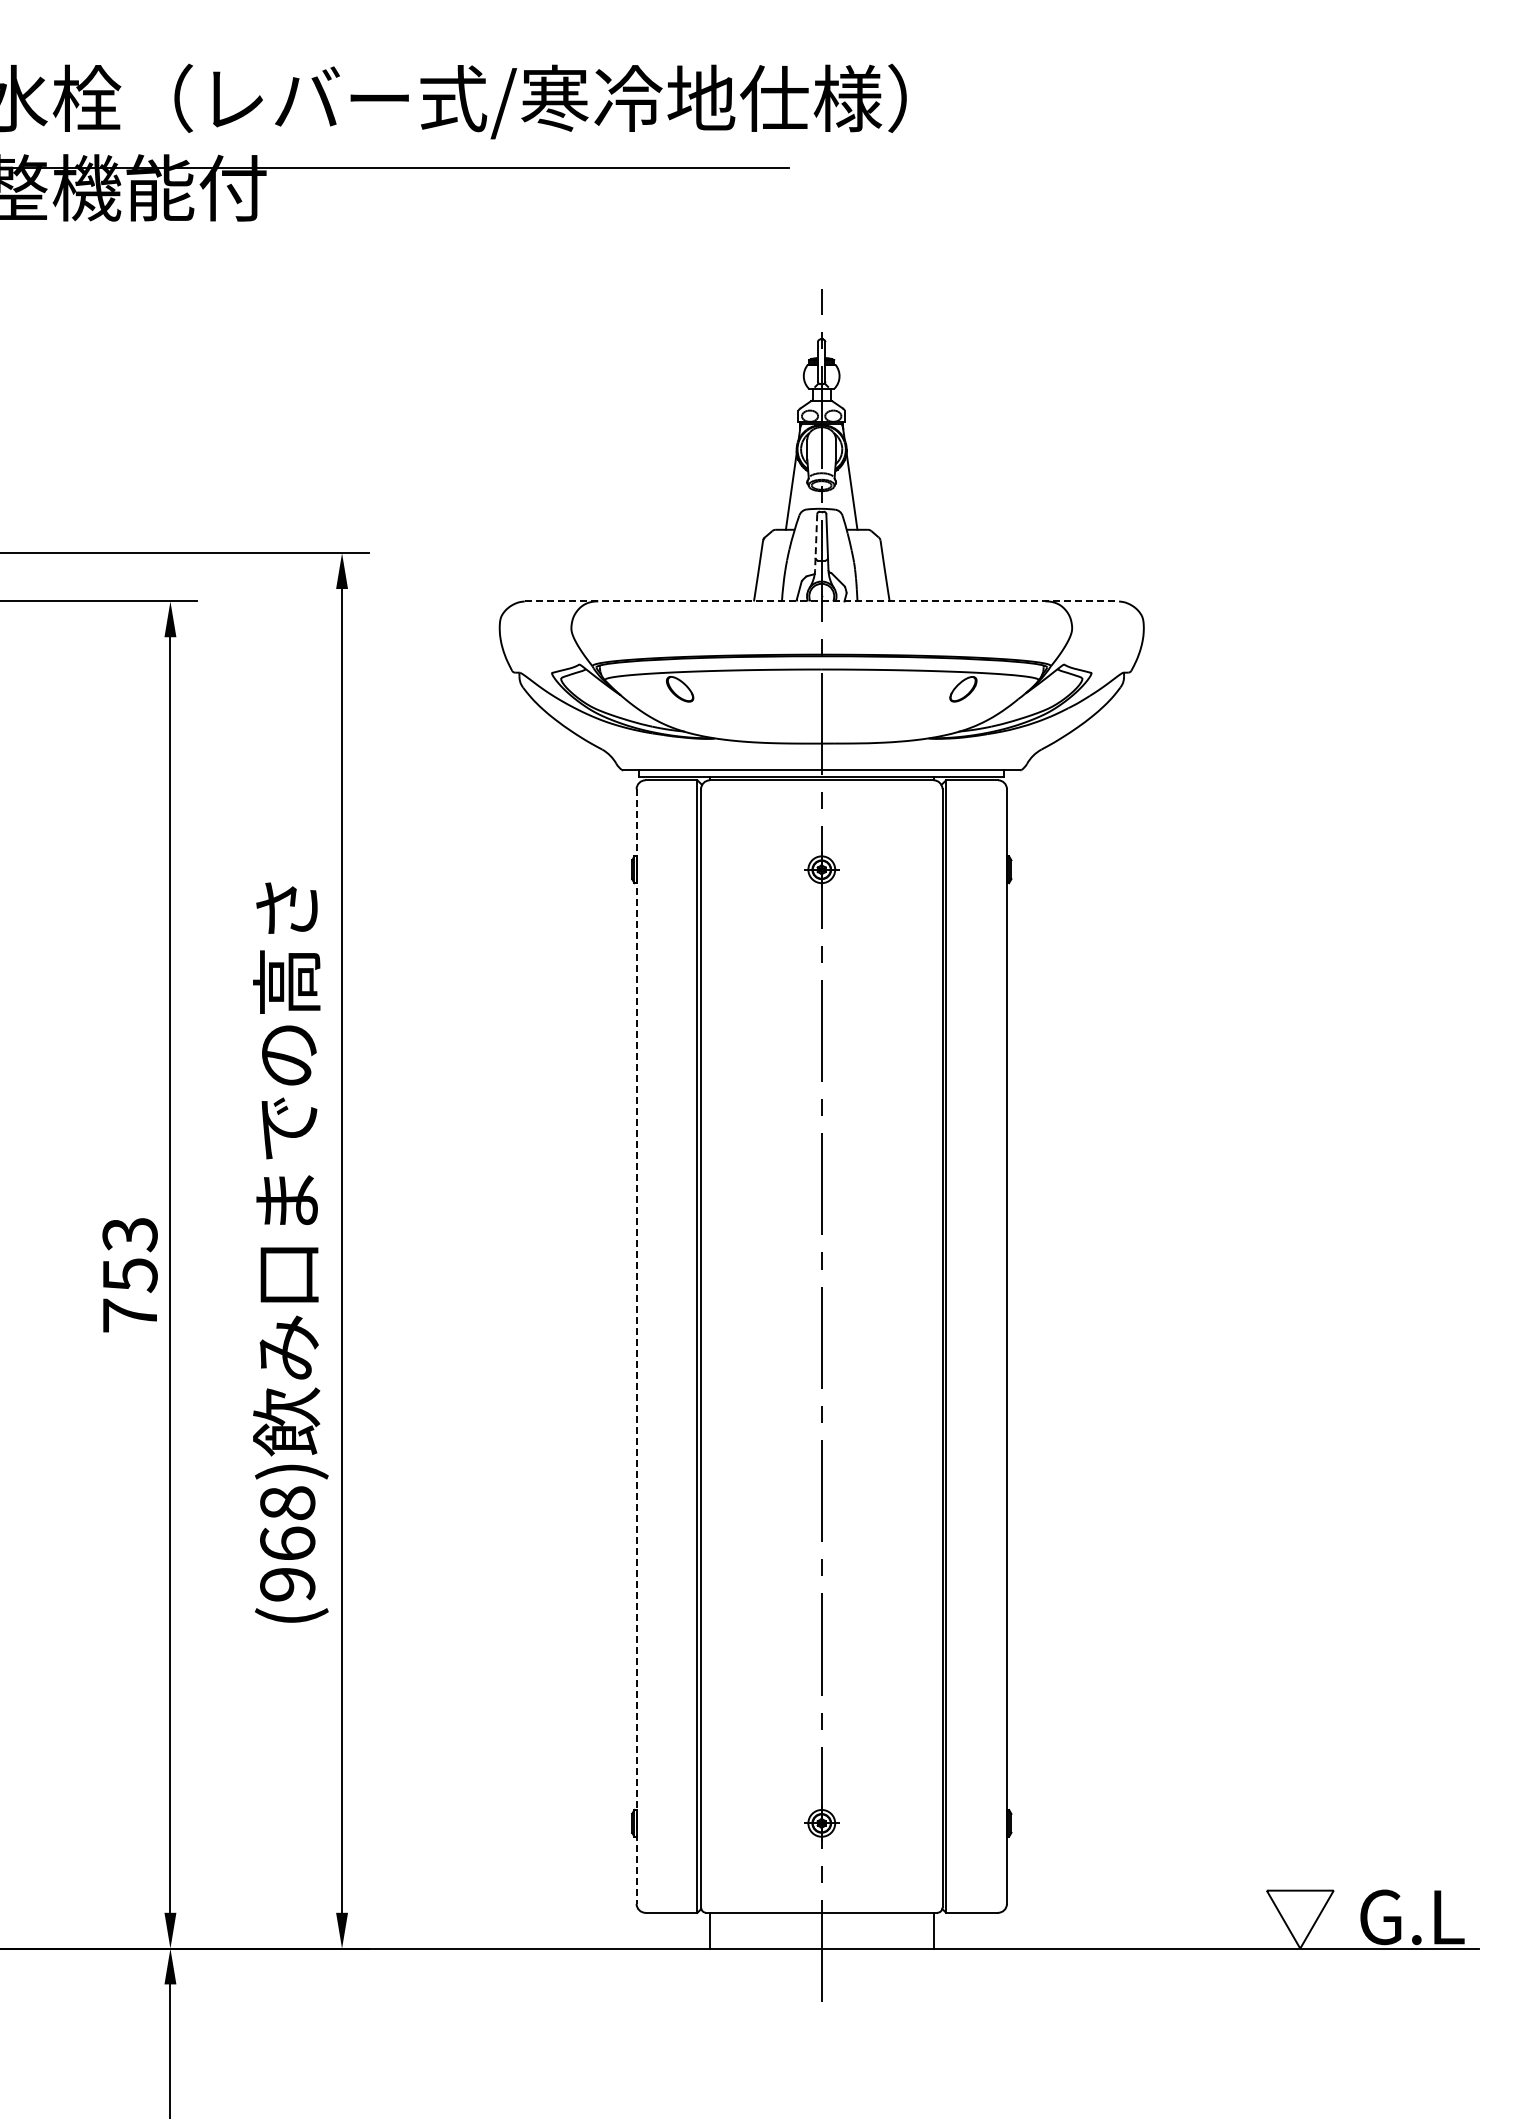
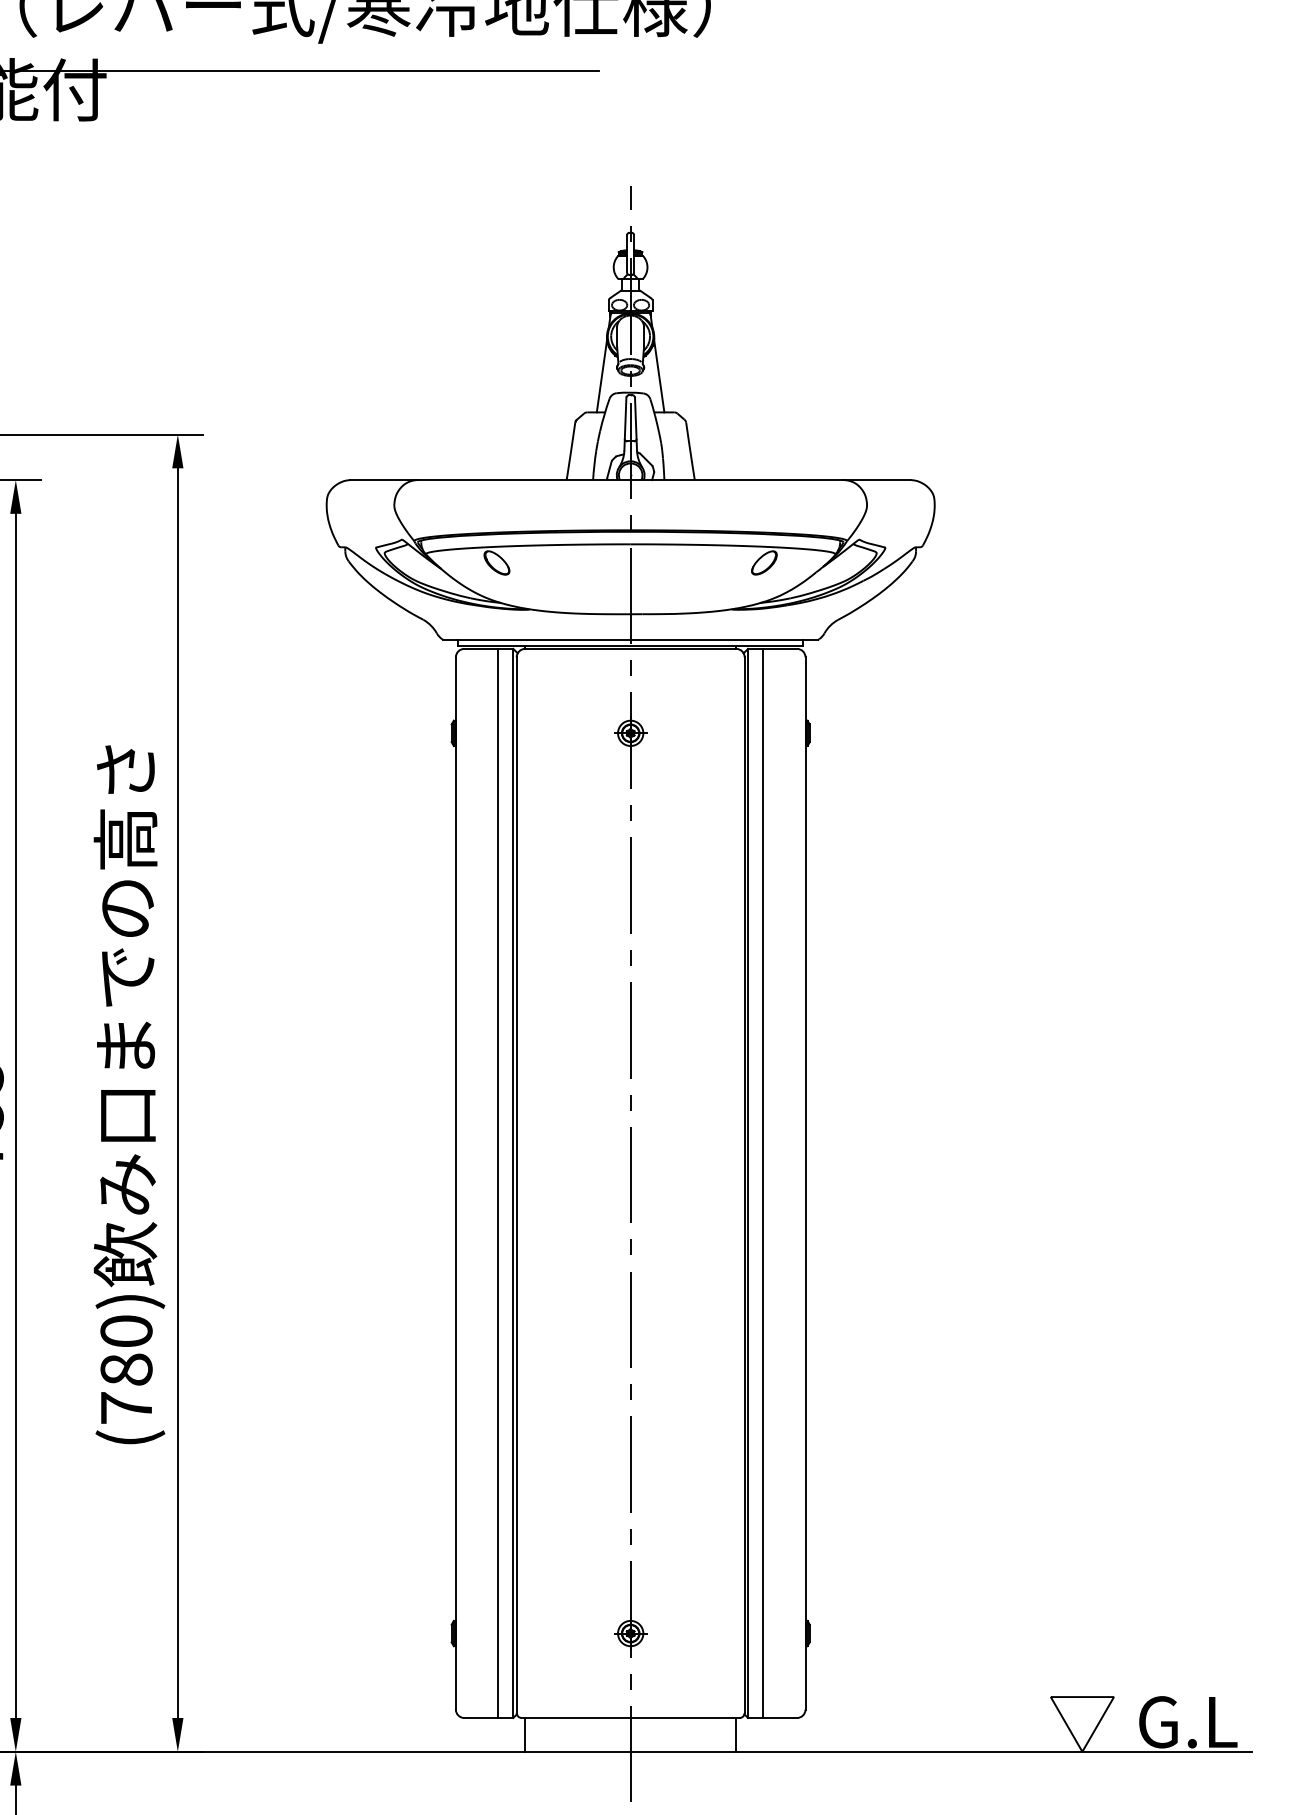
line: (816, 542) -> (625, 424), dashed -> solid
line: (822, 601) -> (631, 480), dashed -> solid
line: (681, 1346) -> (498, 1183), added
line: (962, 1346) -> (763, 1183), added
line: (636, 1347) -> (455, 1184), dashed -> solid
text: (287, 1543) -> (126, 1369), (968) -> (780)

